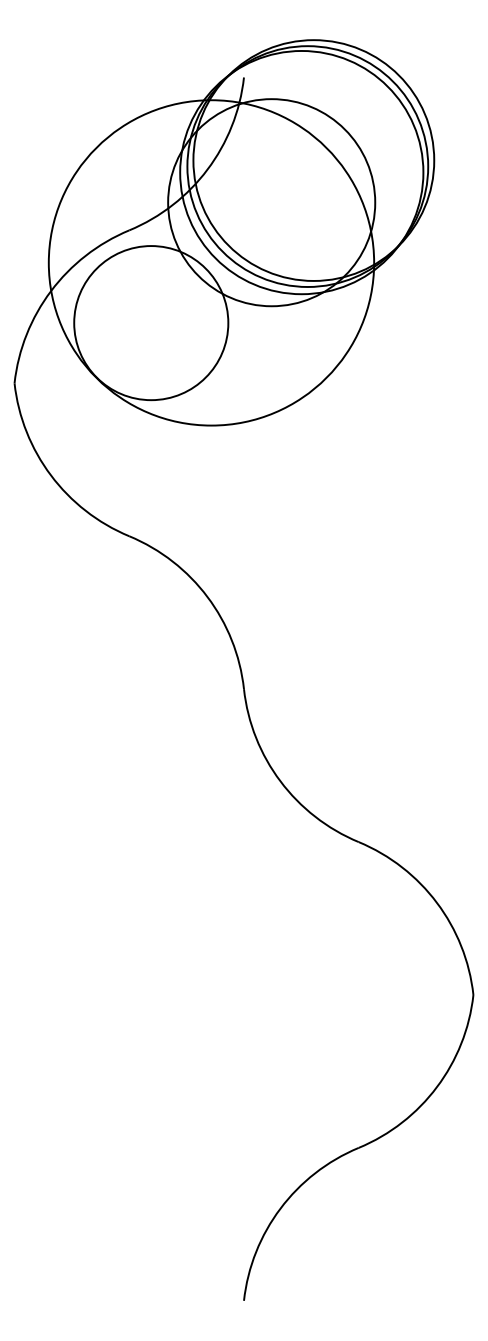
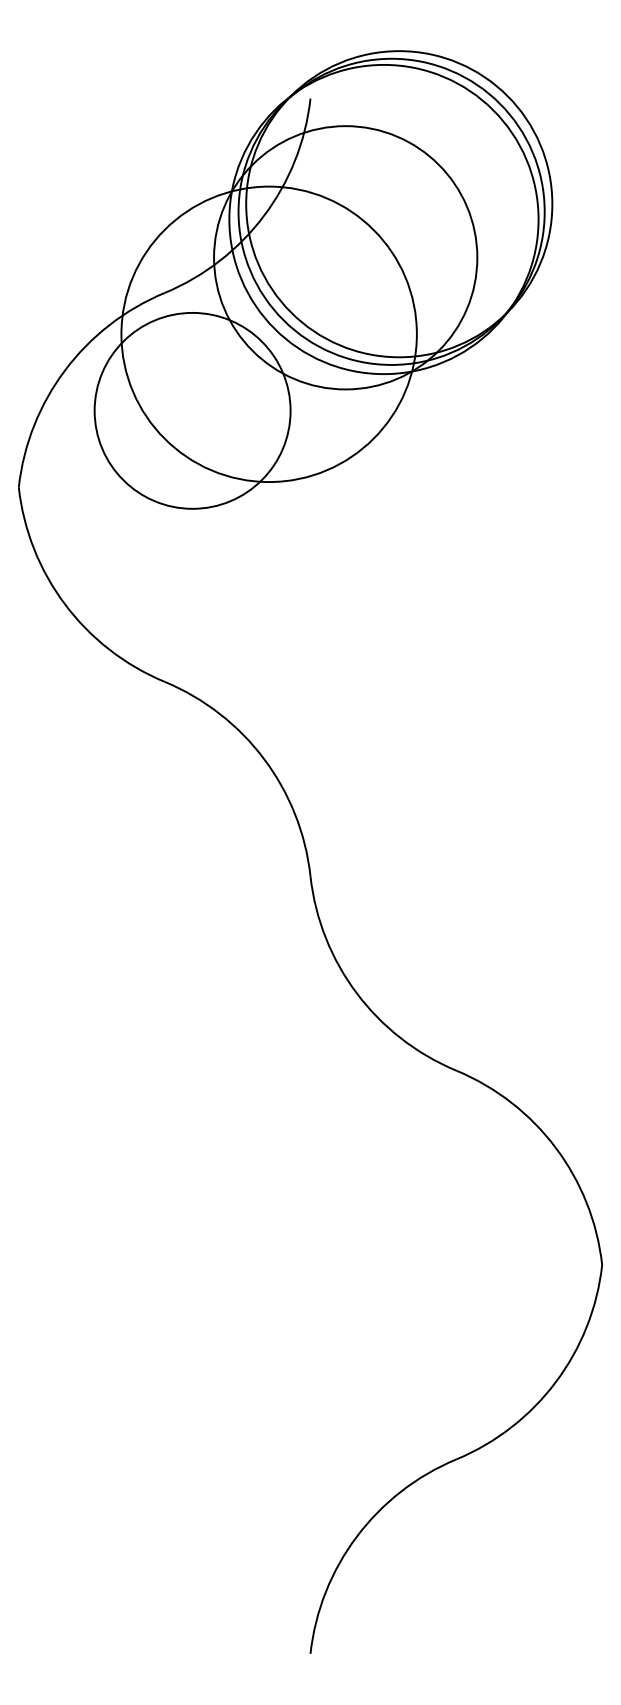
circle: (210, 263) -> (268, 334), size x0.71

